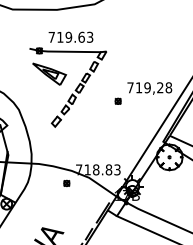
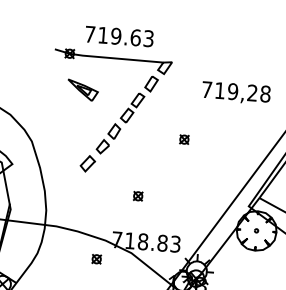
part: (49, 73) -> (82, 89), size x0.6
text: (149, 88) -> (235, 92), moved
part: (90, 140) -> (137, 196), added

